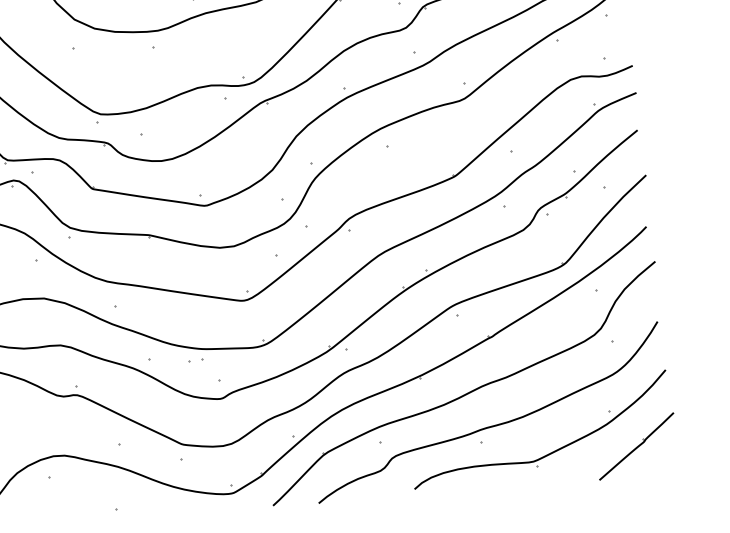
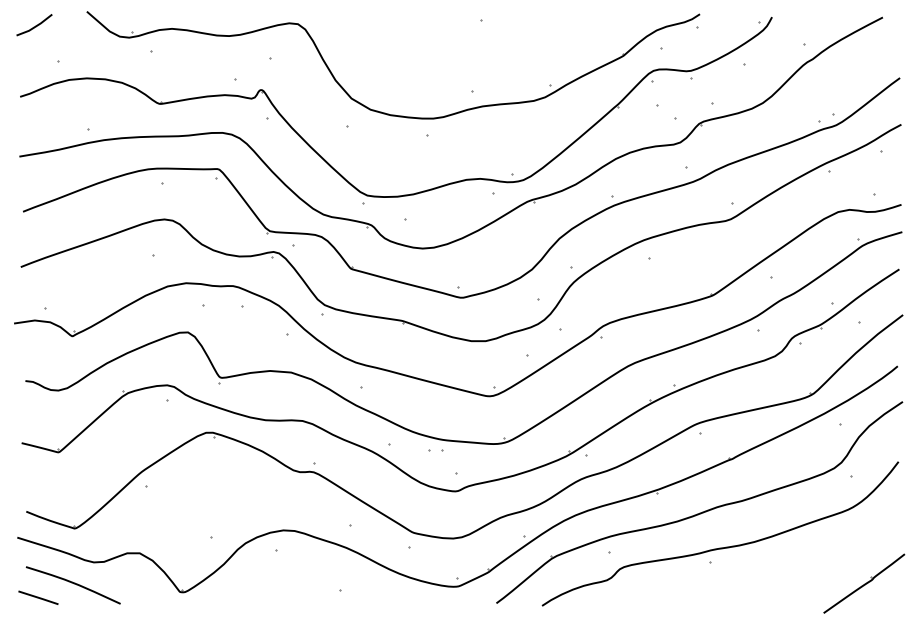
part: (550, 452) -> (777, 580), removed

